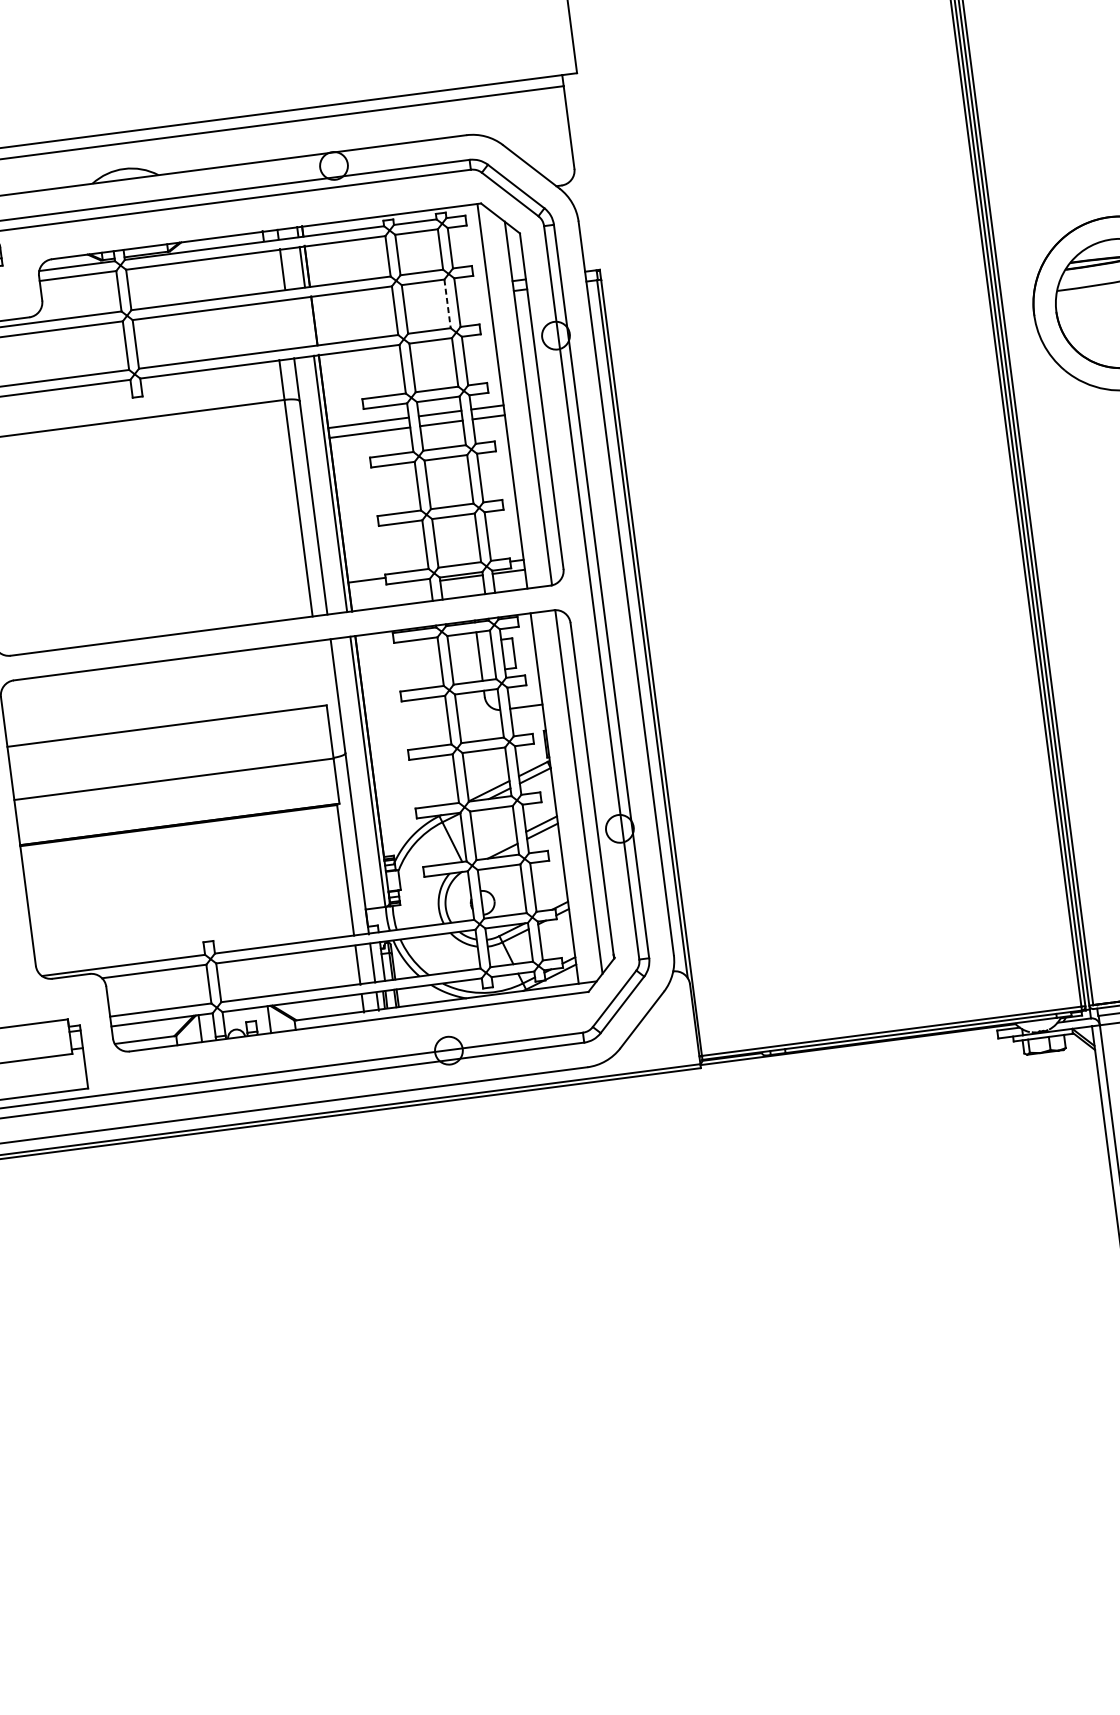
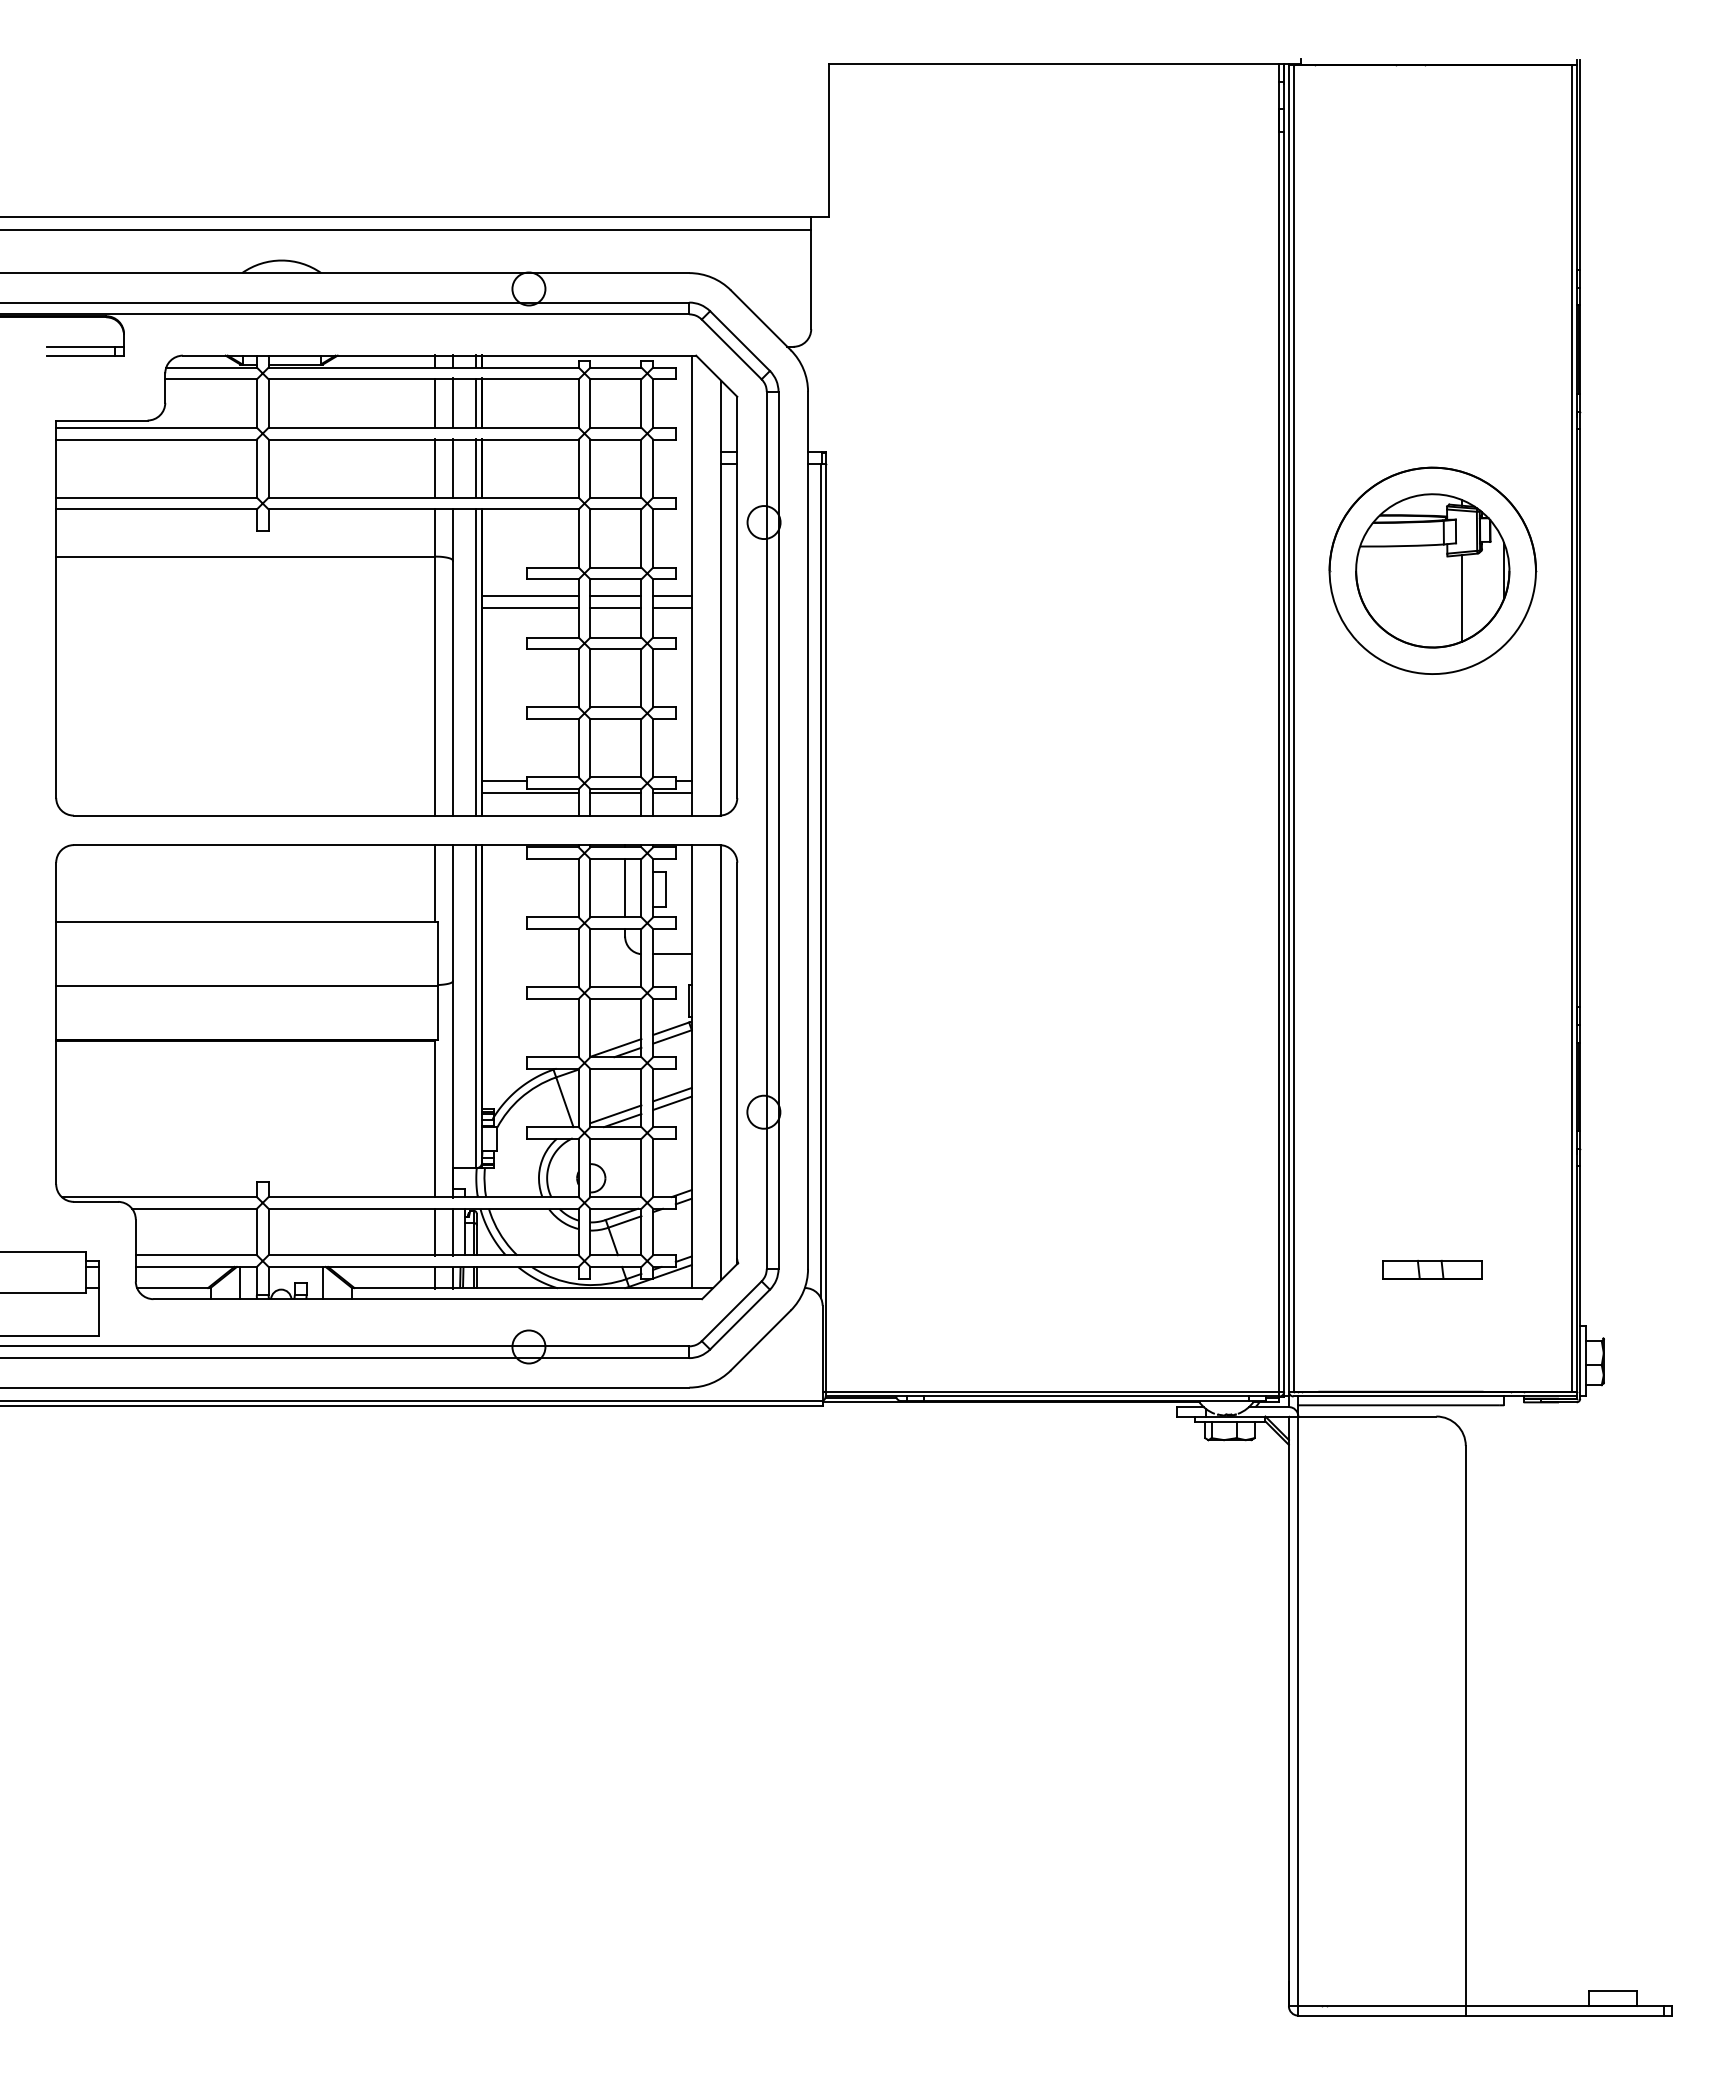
line: (268, 271) -> (435, 403), added
line: (447, 304) -> (641, 469), dashed -> solid
line: (309, 321) -> (476, 468), added
line: (289, 324) -> (452, 468), added
line: (275, 326) -> (435, 468), added
line: (390, 587) -> (530, 793), added
line: (320, 673) -> (435, 883), added
line: (496, 846) -> (615, 1114), added

